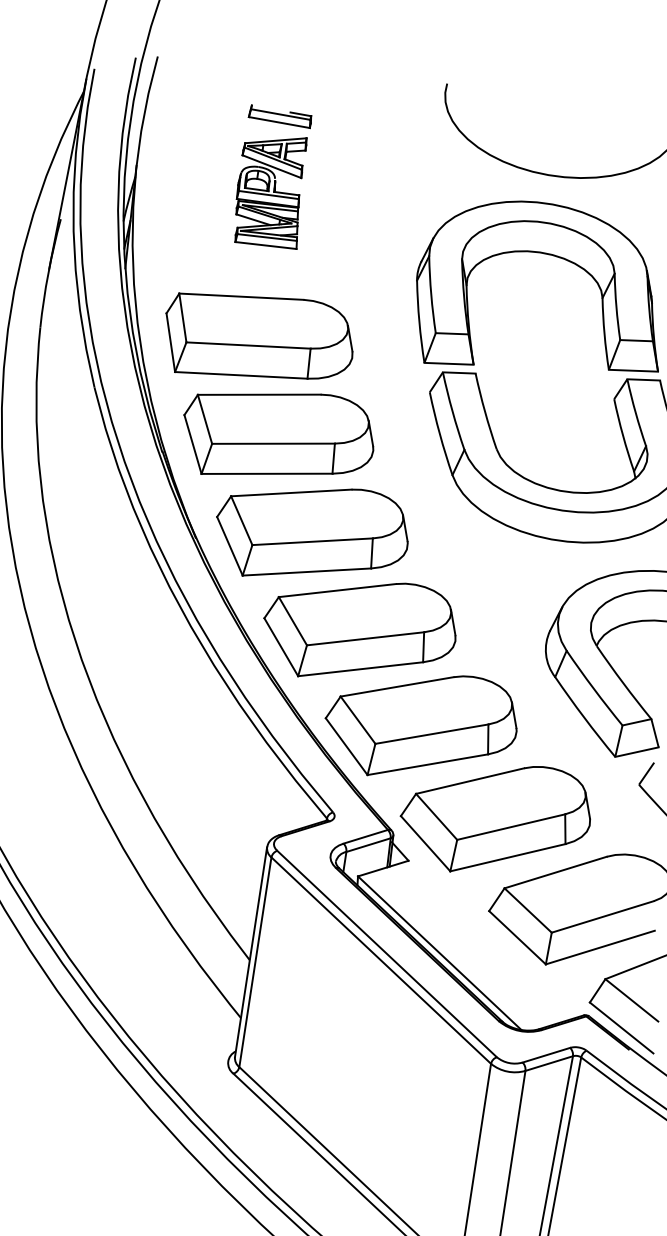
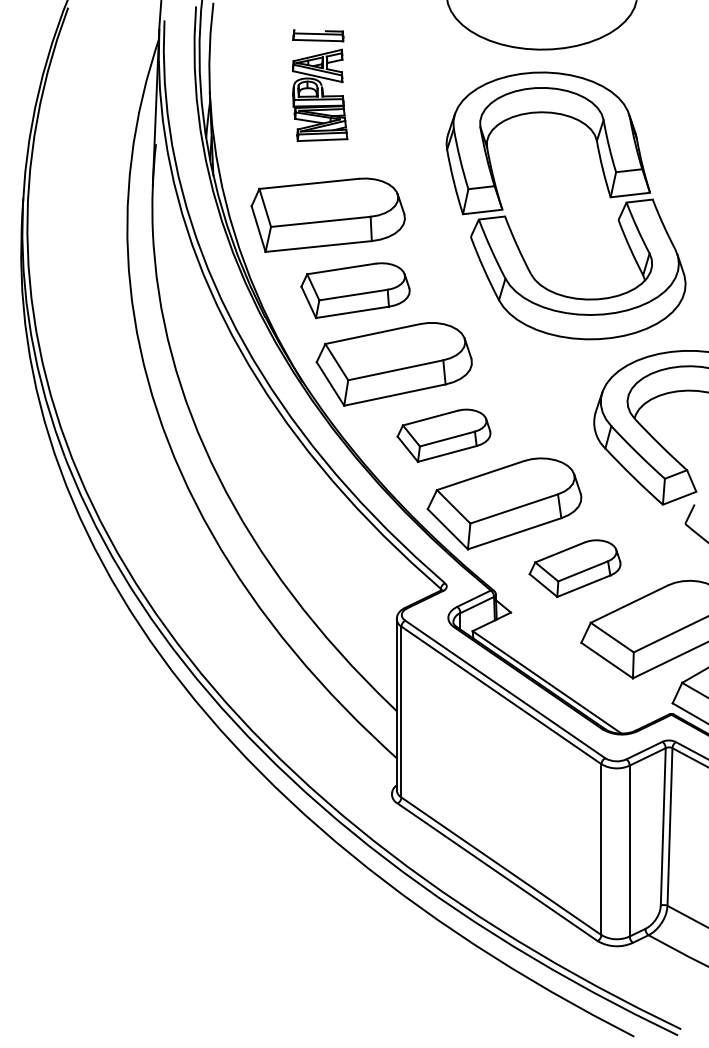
part: (278, 436) -> (355, 290), size x0.7
part: (358, 630) -> (443, 435), size x0.6
part: (494, 818) -> (574, 568), size x0.6

